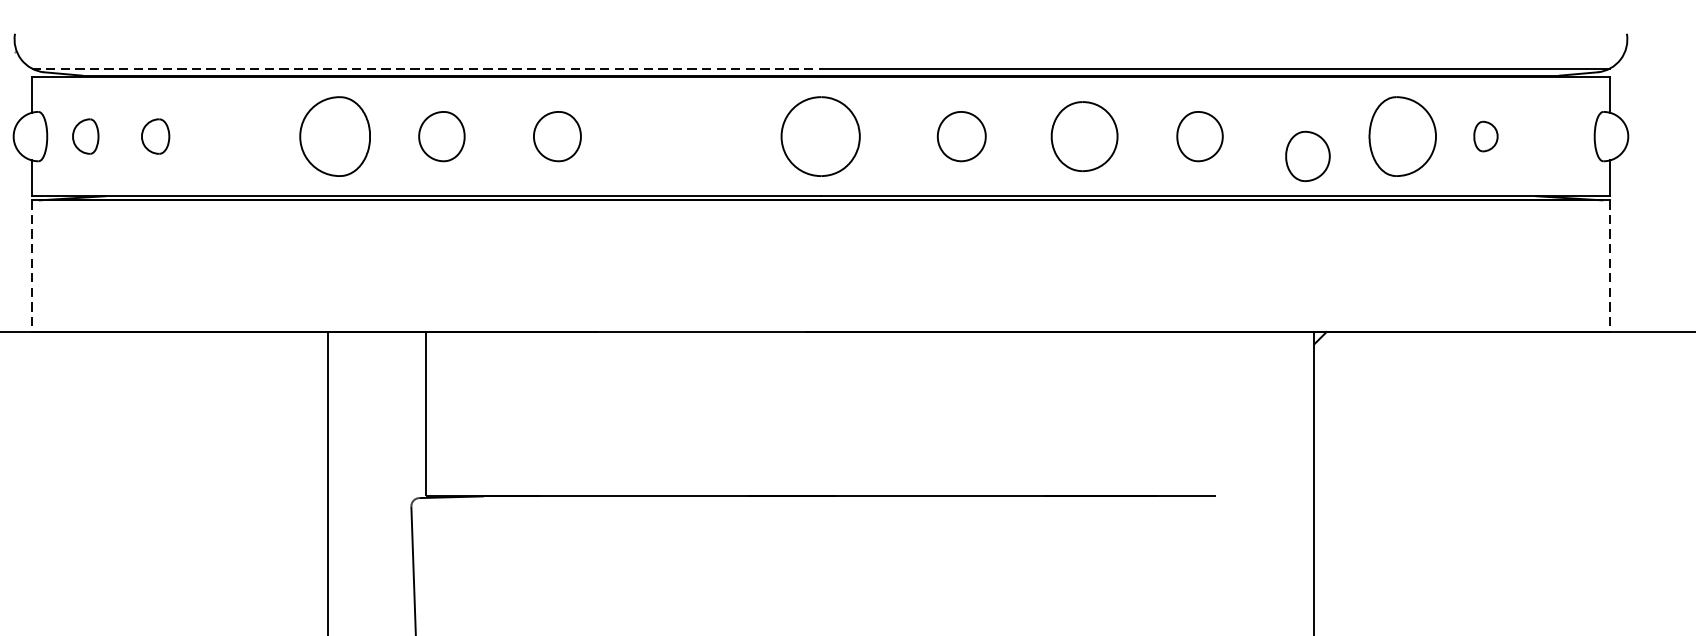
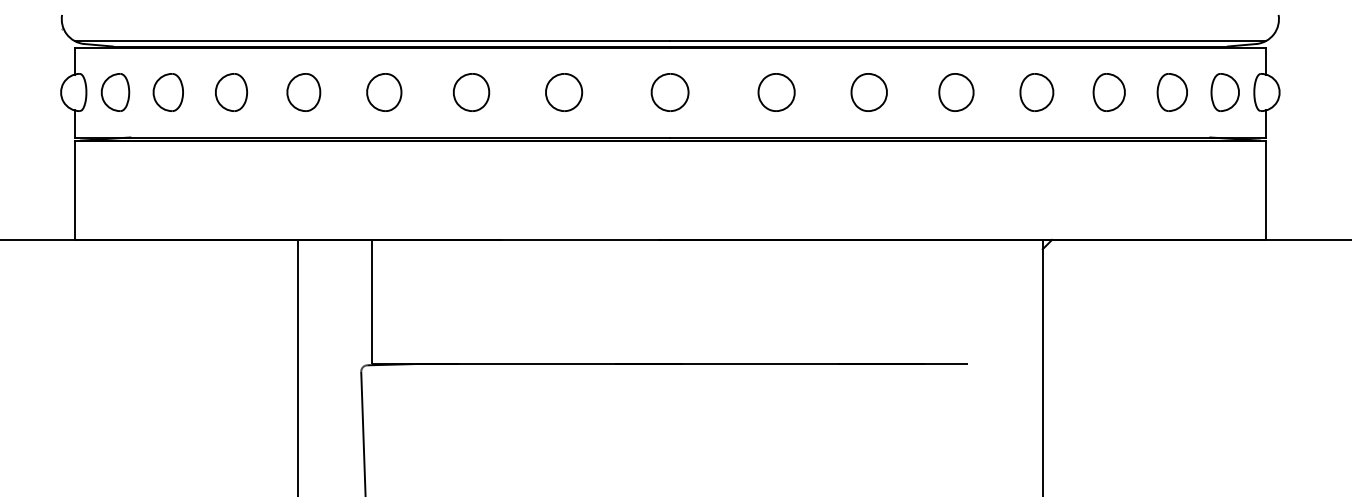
line: (426, 69) -> (372, 41), dashed -> solid
part: (85, 136) -> (115, 92), size x1.43
part: (154, 136) -> (167, 92), size x1.43
part: (239, 136) -> (231, 92), added
part: (334, 136) -> (303, 92), size x0.62
part: (680, 136) -> (564, 92), added
part: (819, 136) -> (669, 92), size x0.62
part: (1083, 136) -> (868, 92), size x0.71
part: (1401, 136) -> (1108, 92), size x0.62
part: (1484, 136) -> (1171, 92), size x1.67
part: (1555, 136) -> (1224, 92), added
part: (1307, 156) -> (1036, 92), moved
line: (31, 266) -> (74, 190), dashed -> solid
line: (1610, 266) -> (1266, 190), dashed -> solid

